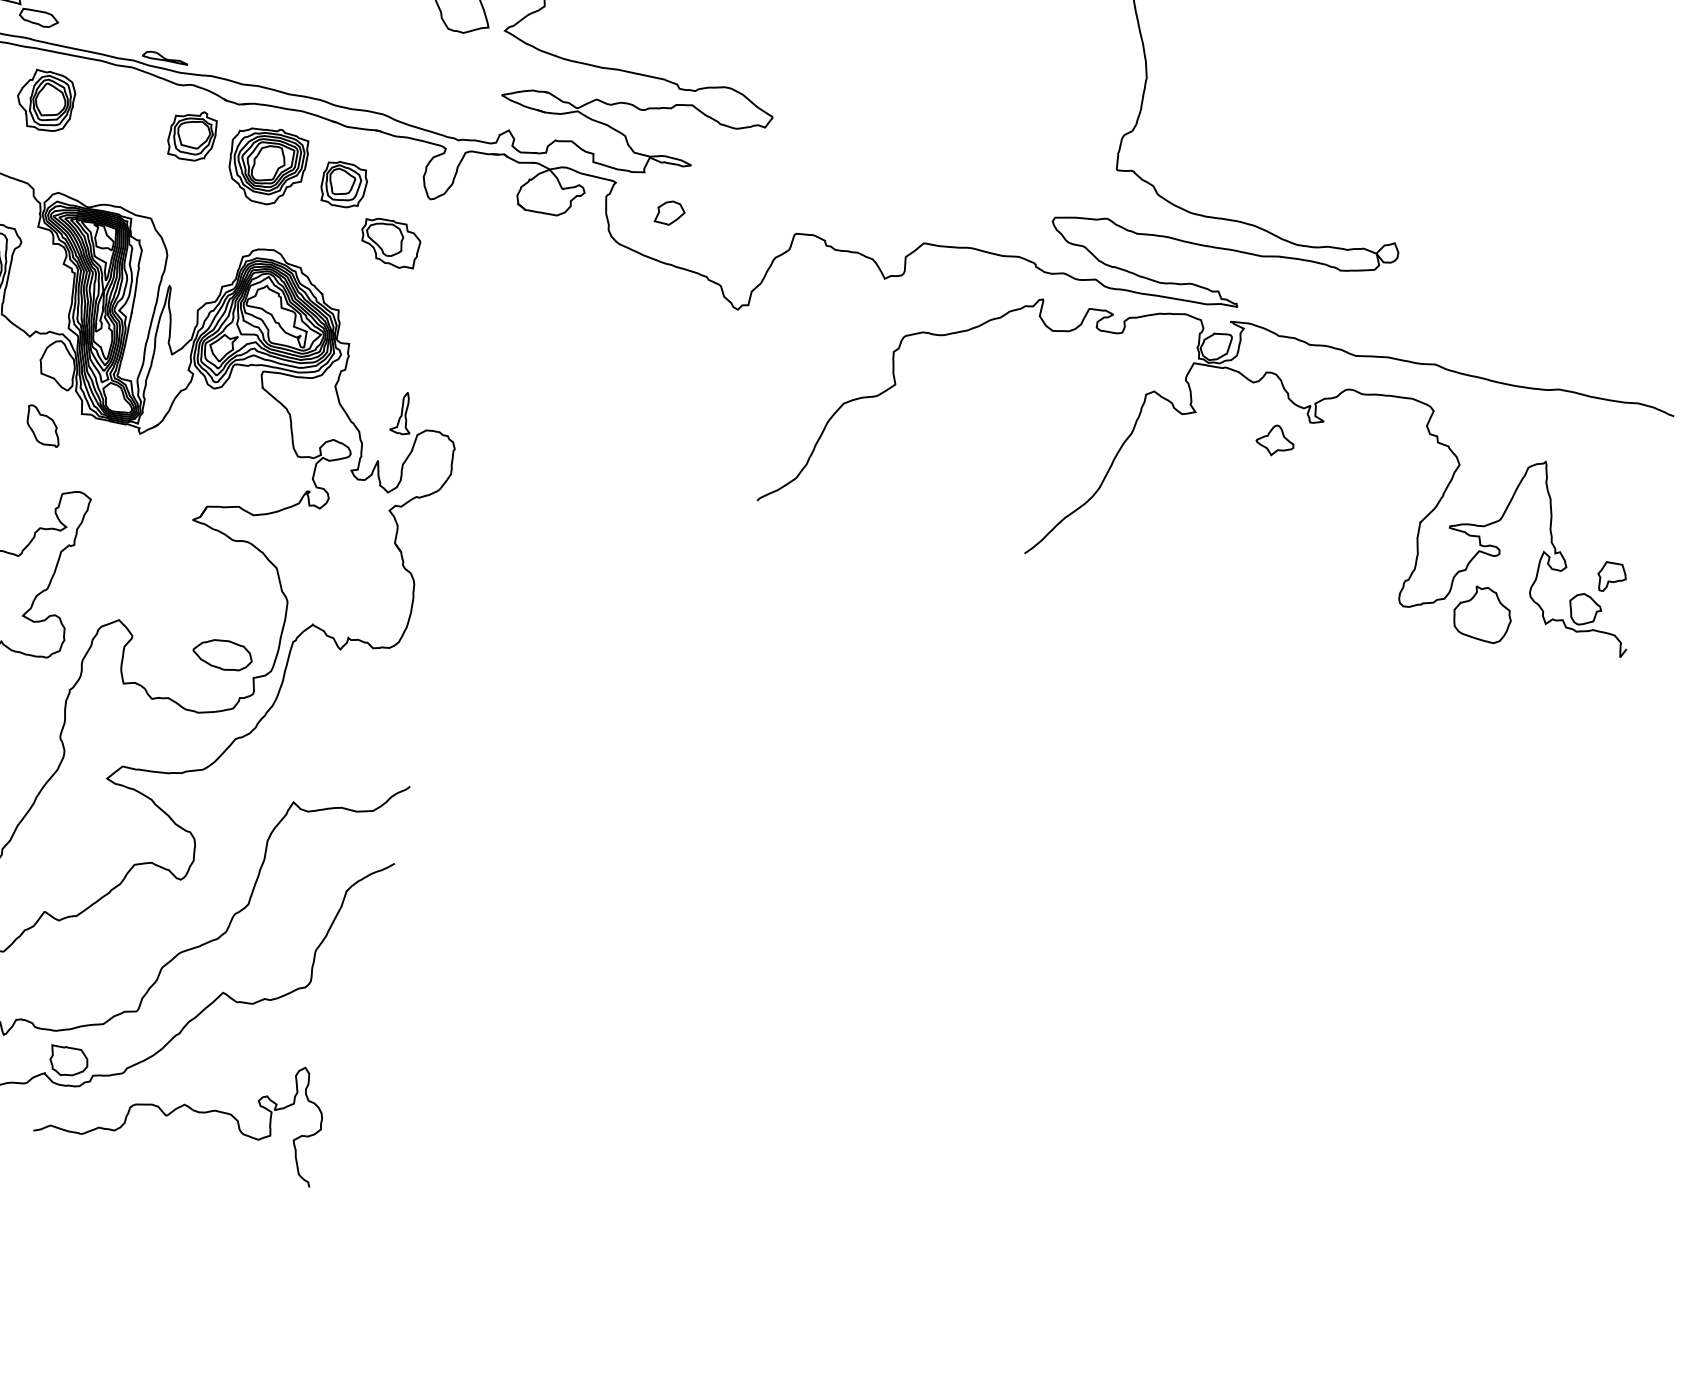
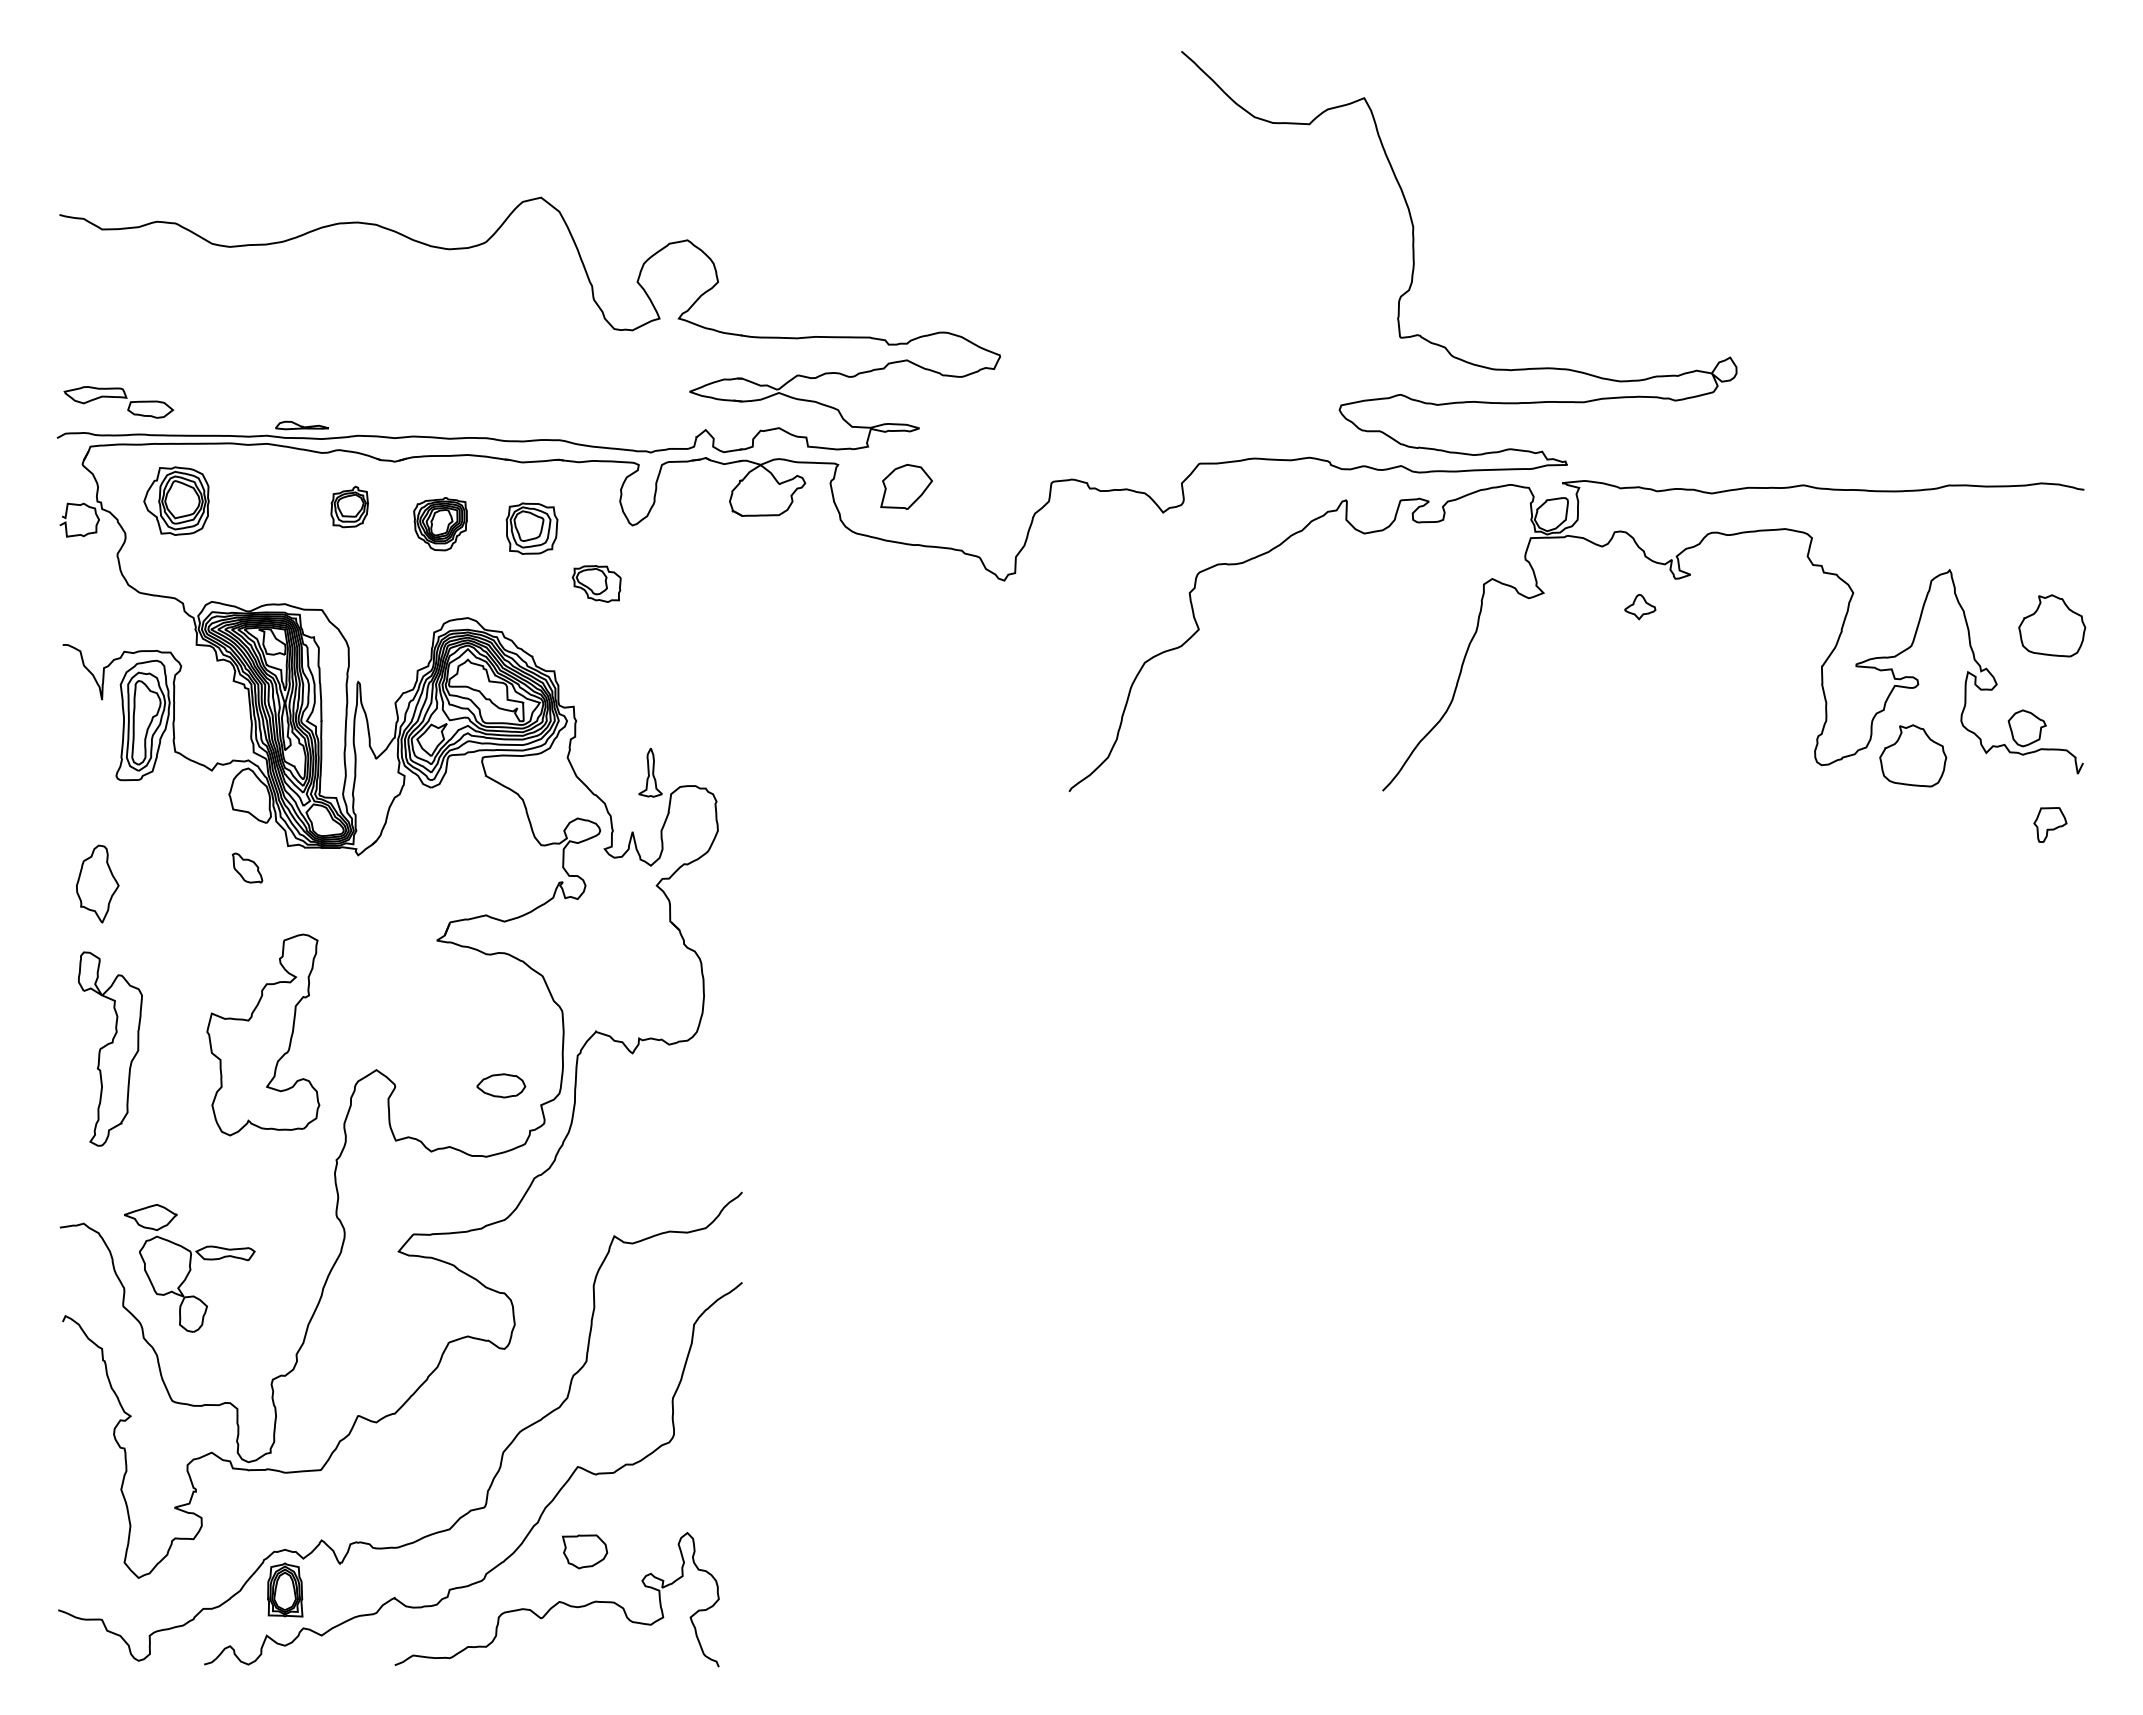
part: (192, 134) -> (349, 506), size x0.7
part: (266, 164) -> (440, 523), size x0.6
part: (670, 212) -> (906, 486), size x1.6
part: (389, 242) -> (596, 583), size x0.7
part: (43, 425) -> (247, 867), size x0.7
part: (1275, 440) -> (1639, 606), size x0.7
part: (1623, 526) -> (2052, 625), added
part: (1611, 577) -> (2050, 824), moved
part: (223, 654) -> (501, 1085), size x0.7
part: (69, 1061) -> (585, 1551), moved

